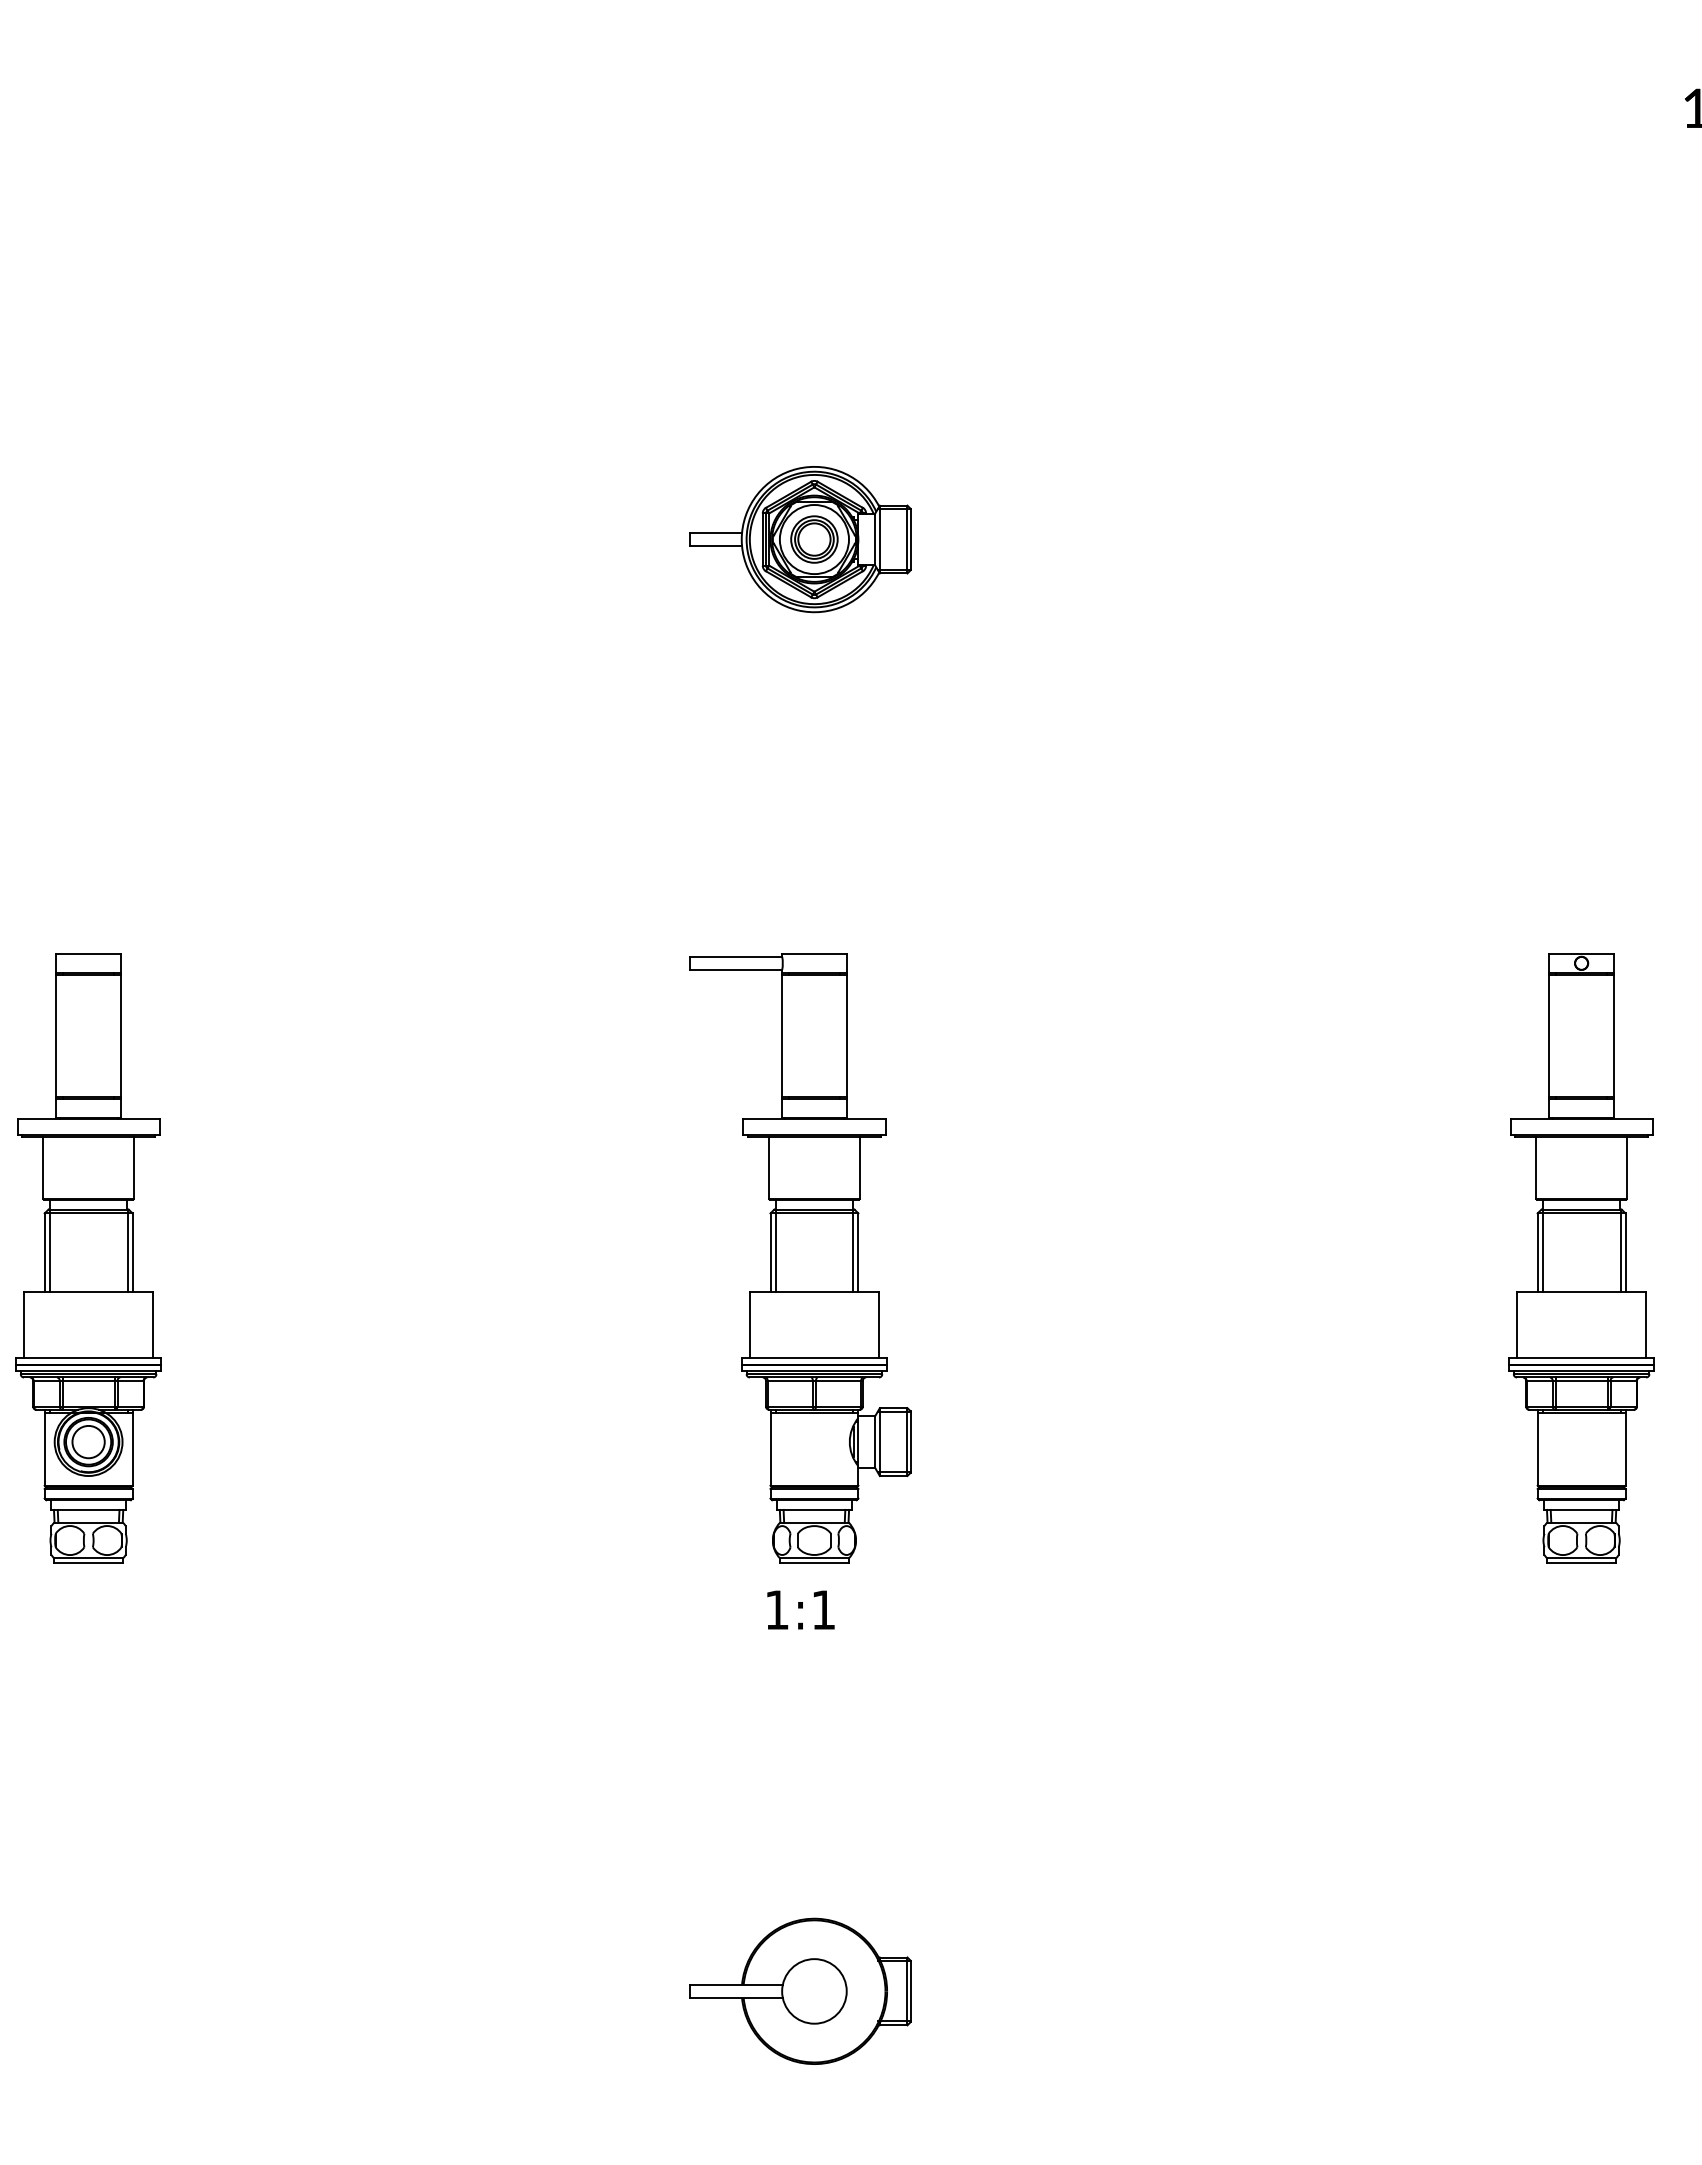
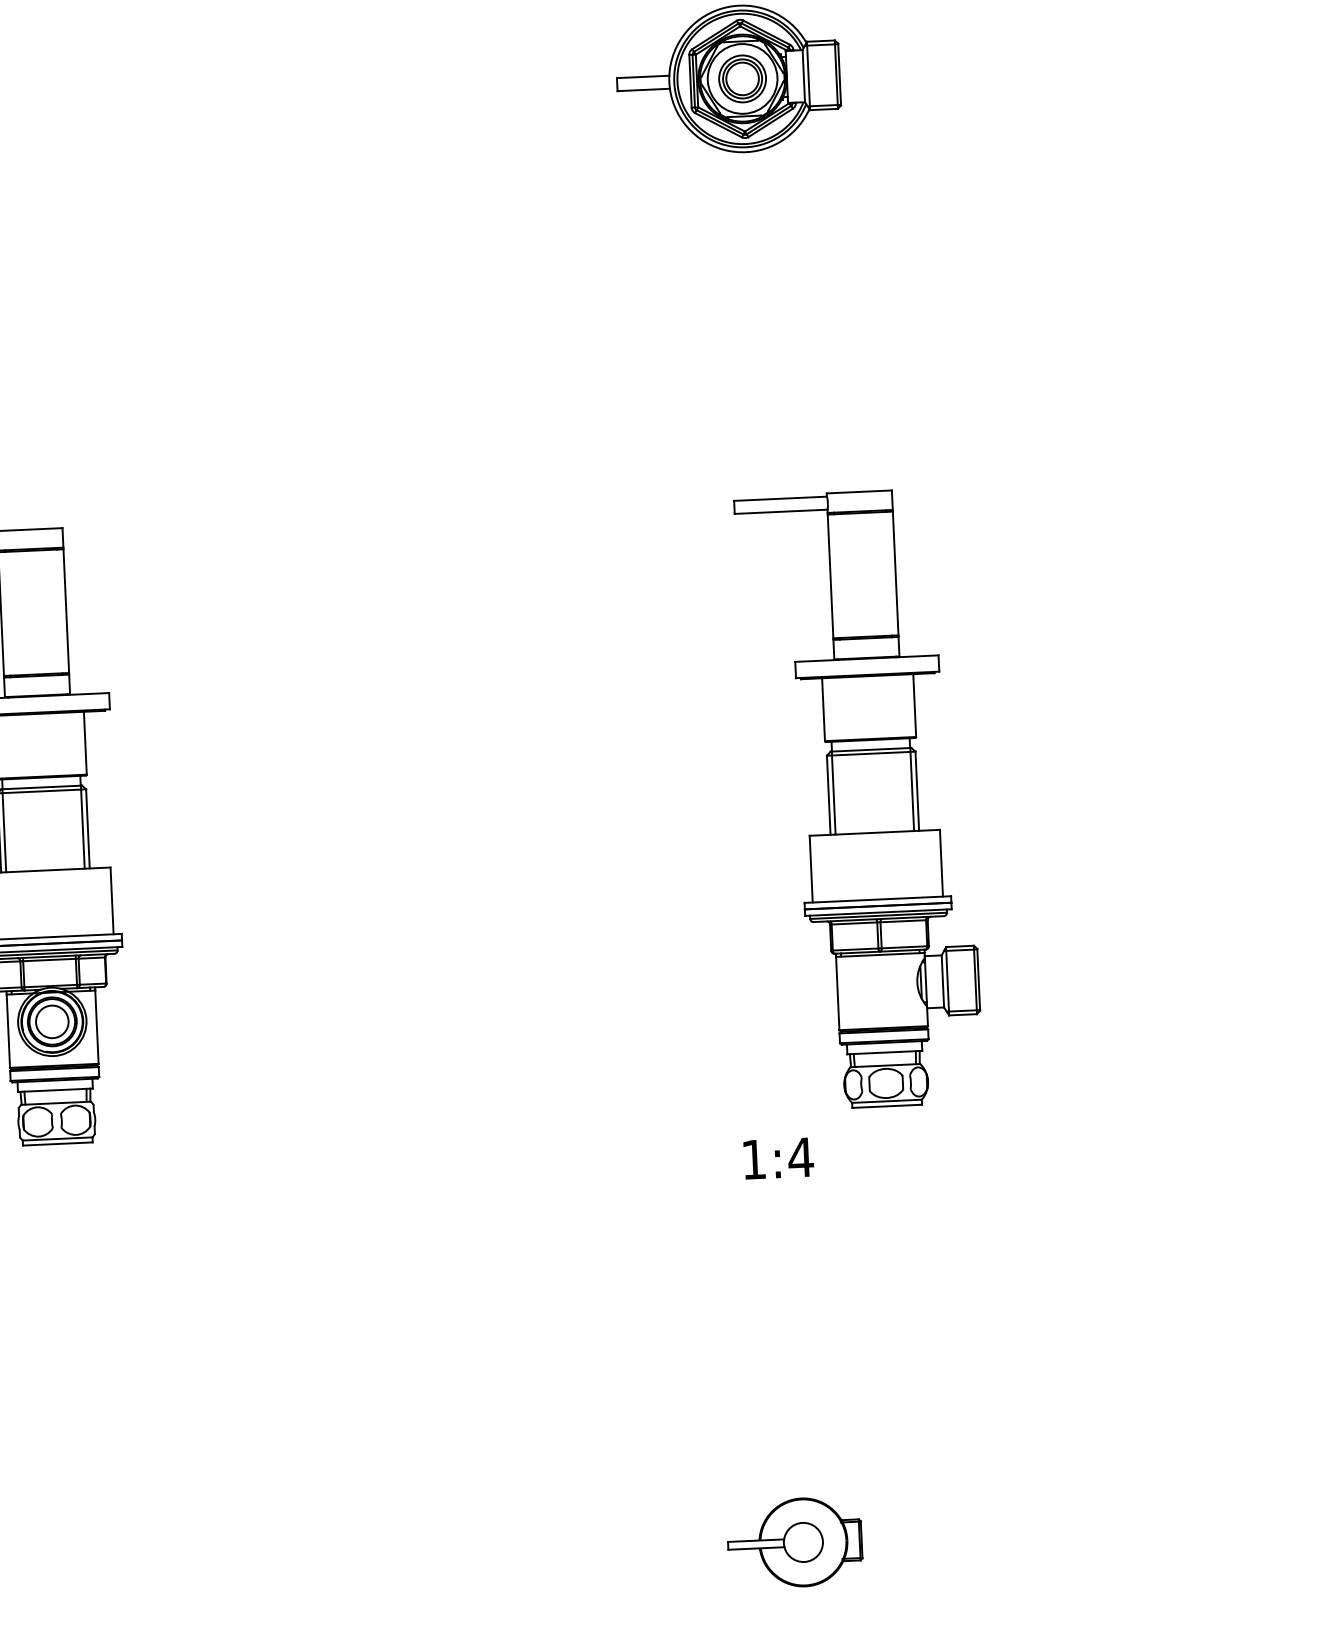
part: (800, 1258) -> (859, 799), moved
text: (823, 1609) -> (800, 1156), 1:1 -> 1:4
part: (800, 1990) -> (794, 1542), size x0.6

